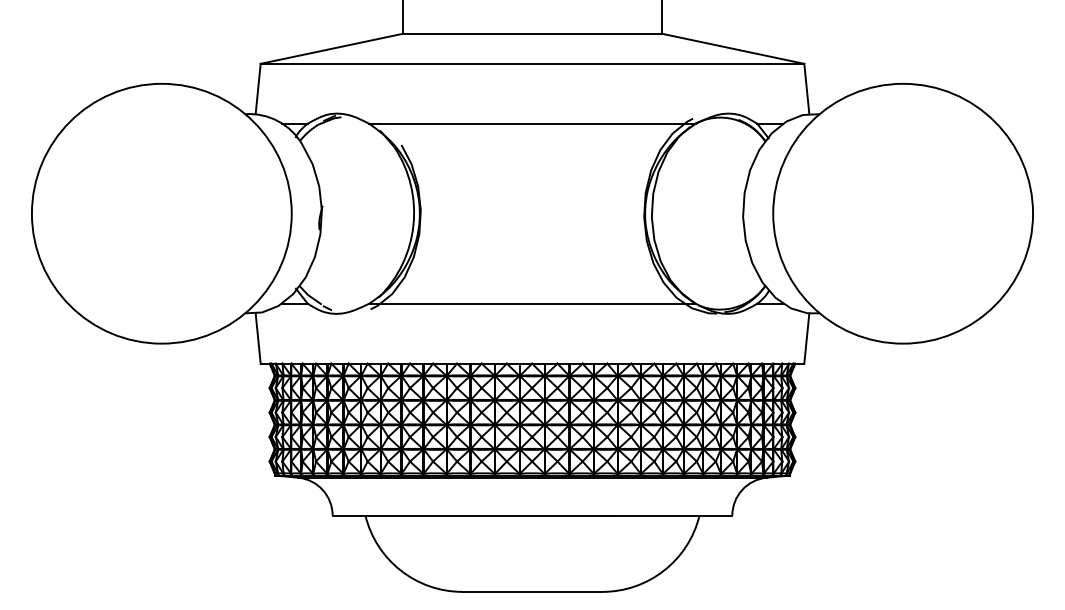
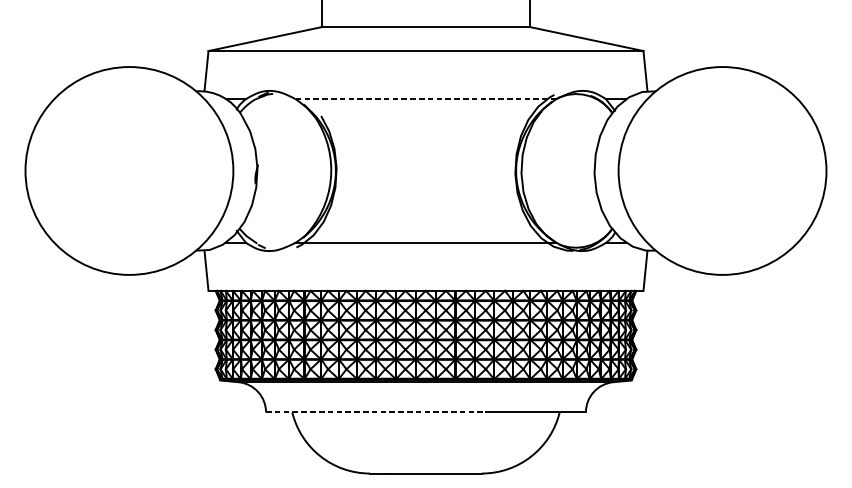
line: (531, 123) -> (425, 98), solid -> dashed
line: (470, 515) -> (376, 412), solid -> dashed

